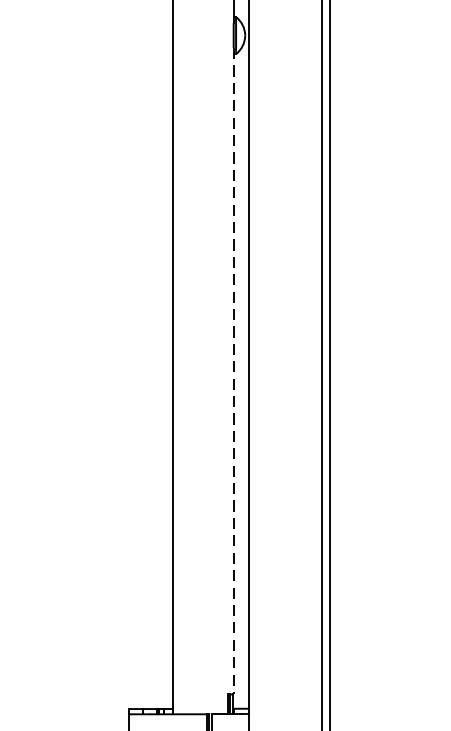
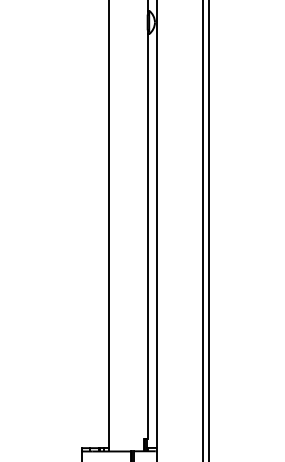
line: (233, 372) -> (147, 235), dashed -> solid

